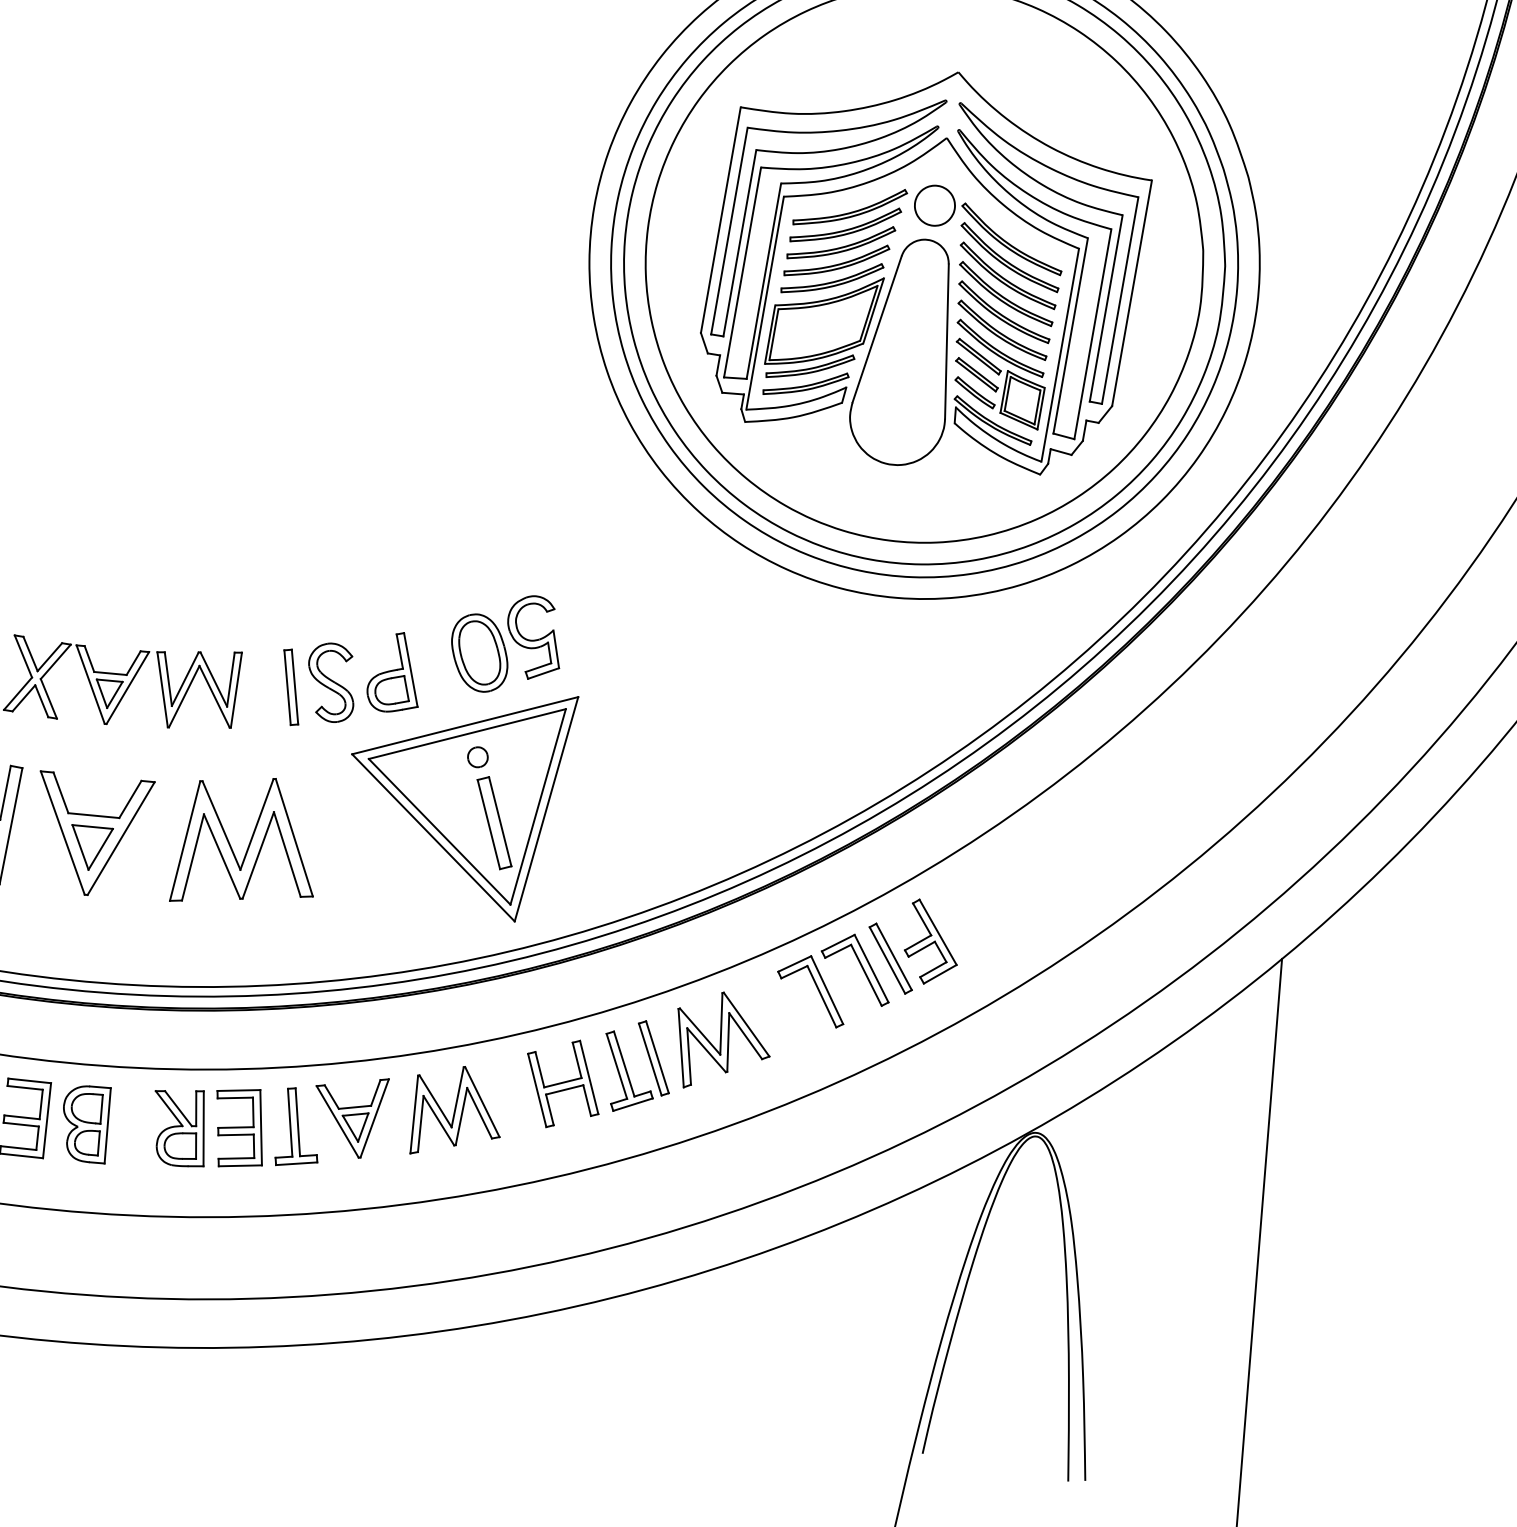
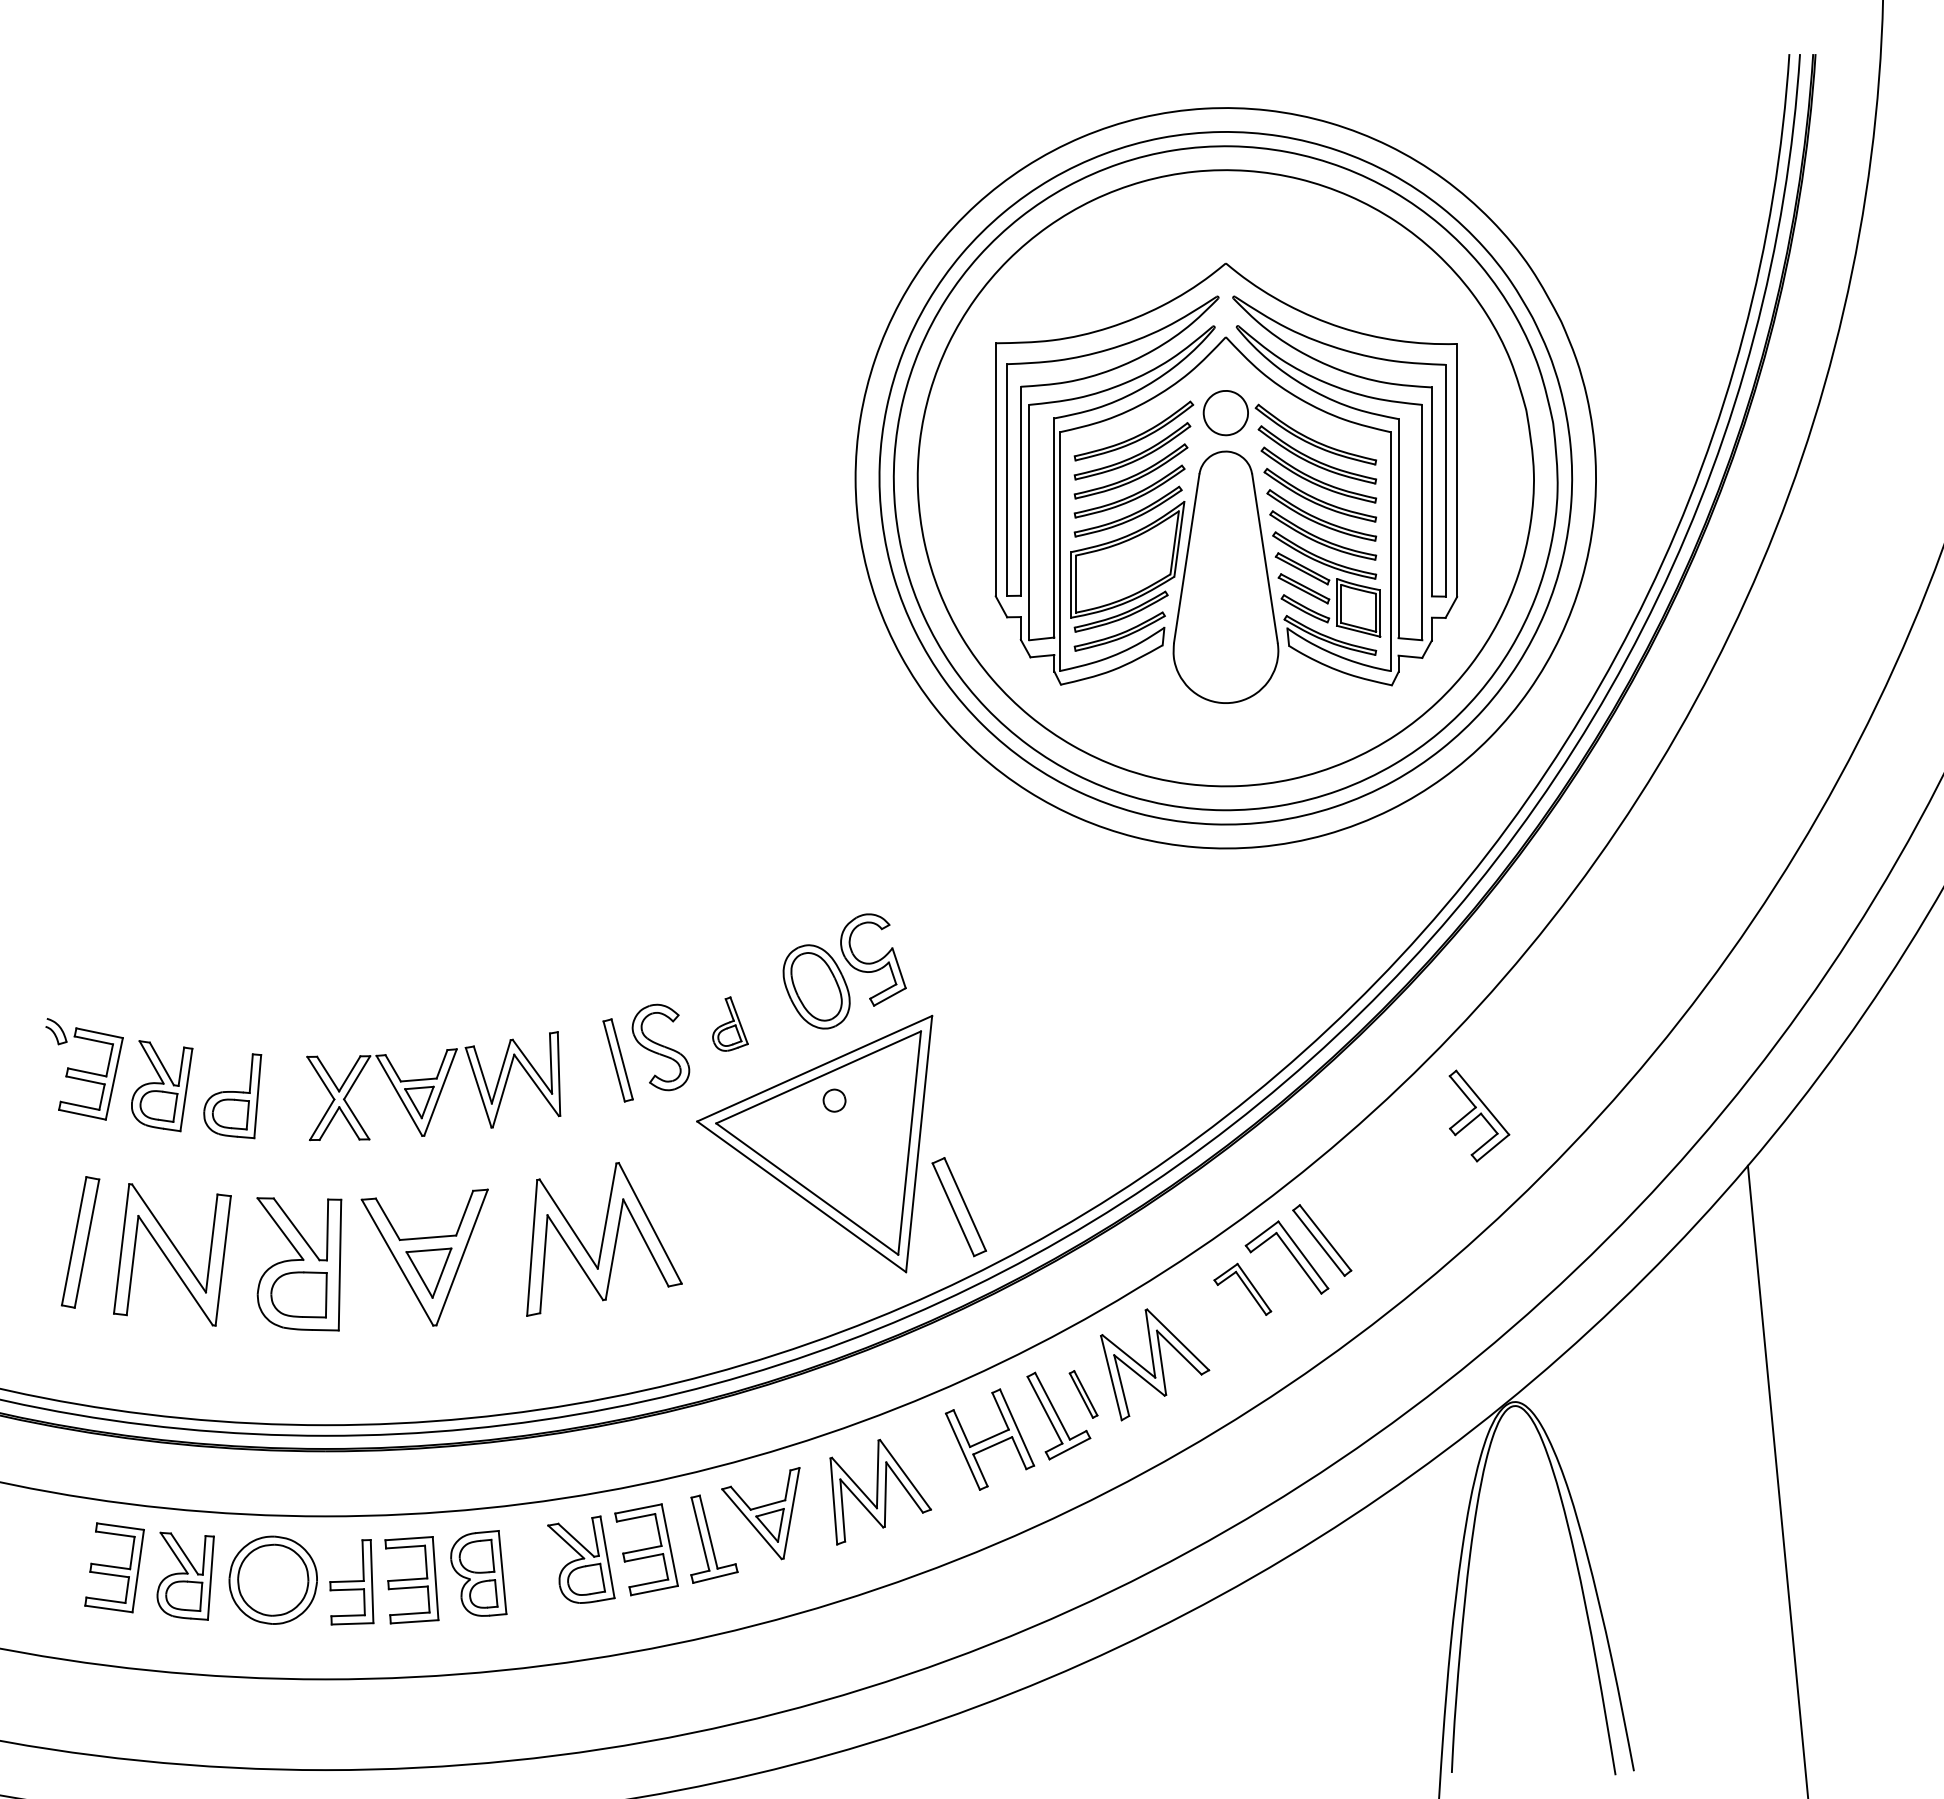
part: (397, 672) -> (730, 1023), size x0.6
part: (494, 823) -> (959, 1207), moved
part: (933, 943) -> (1479, 1115), moved
part: (811, 989) -> (1242, 1289), size x0.7
part: (653, 1058) -> (1083, 1394), size x0.6

